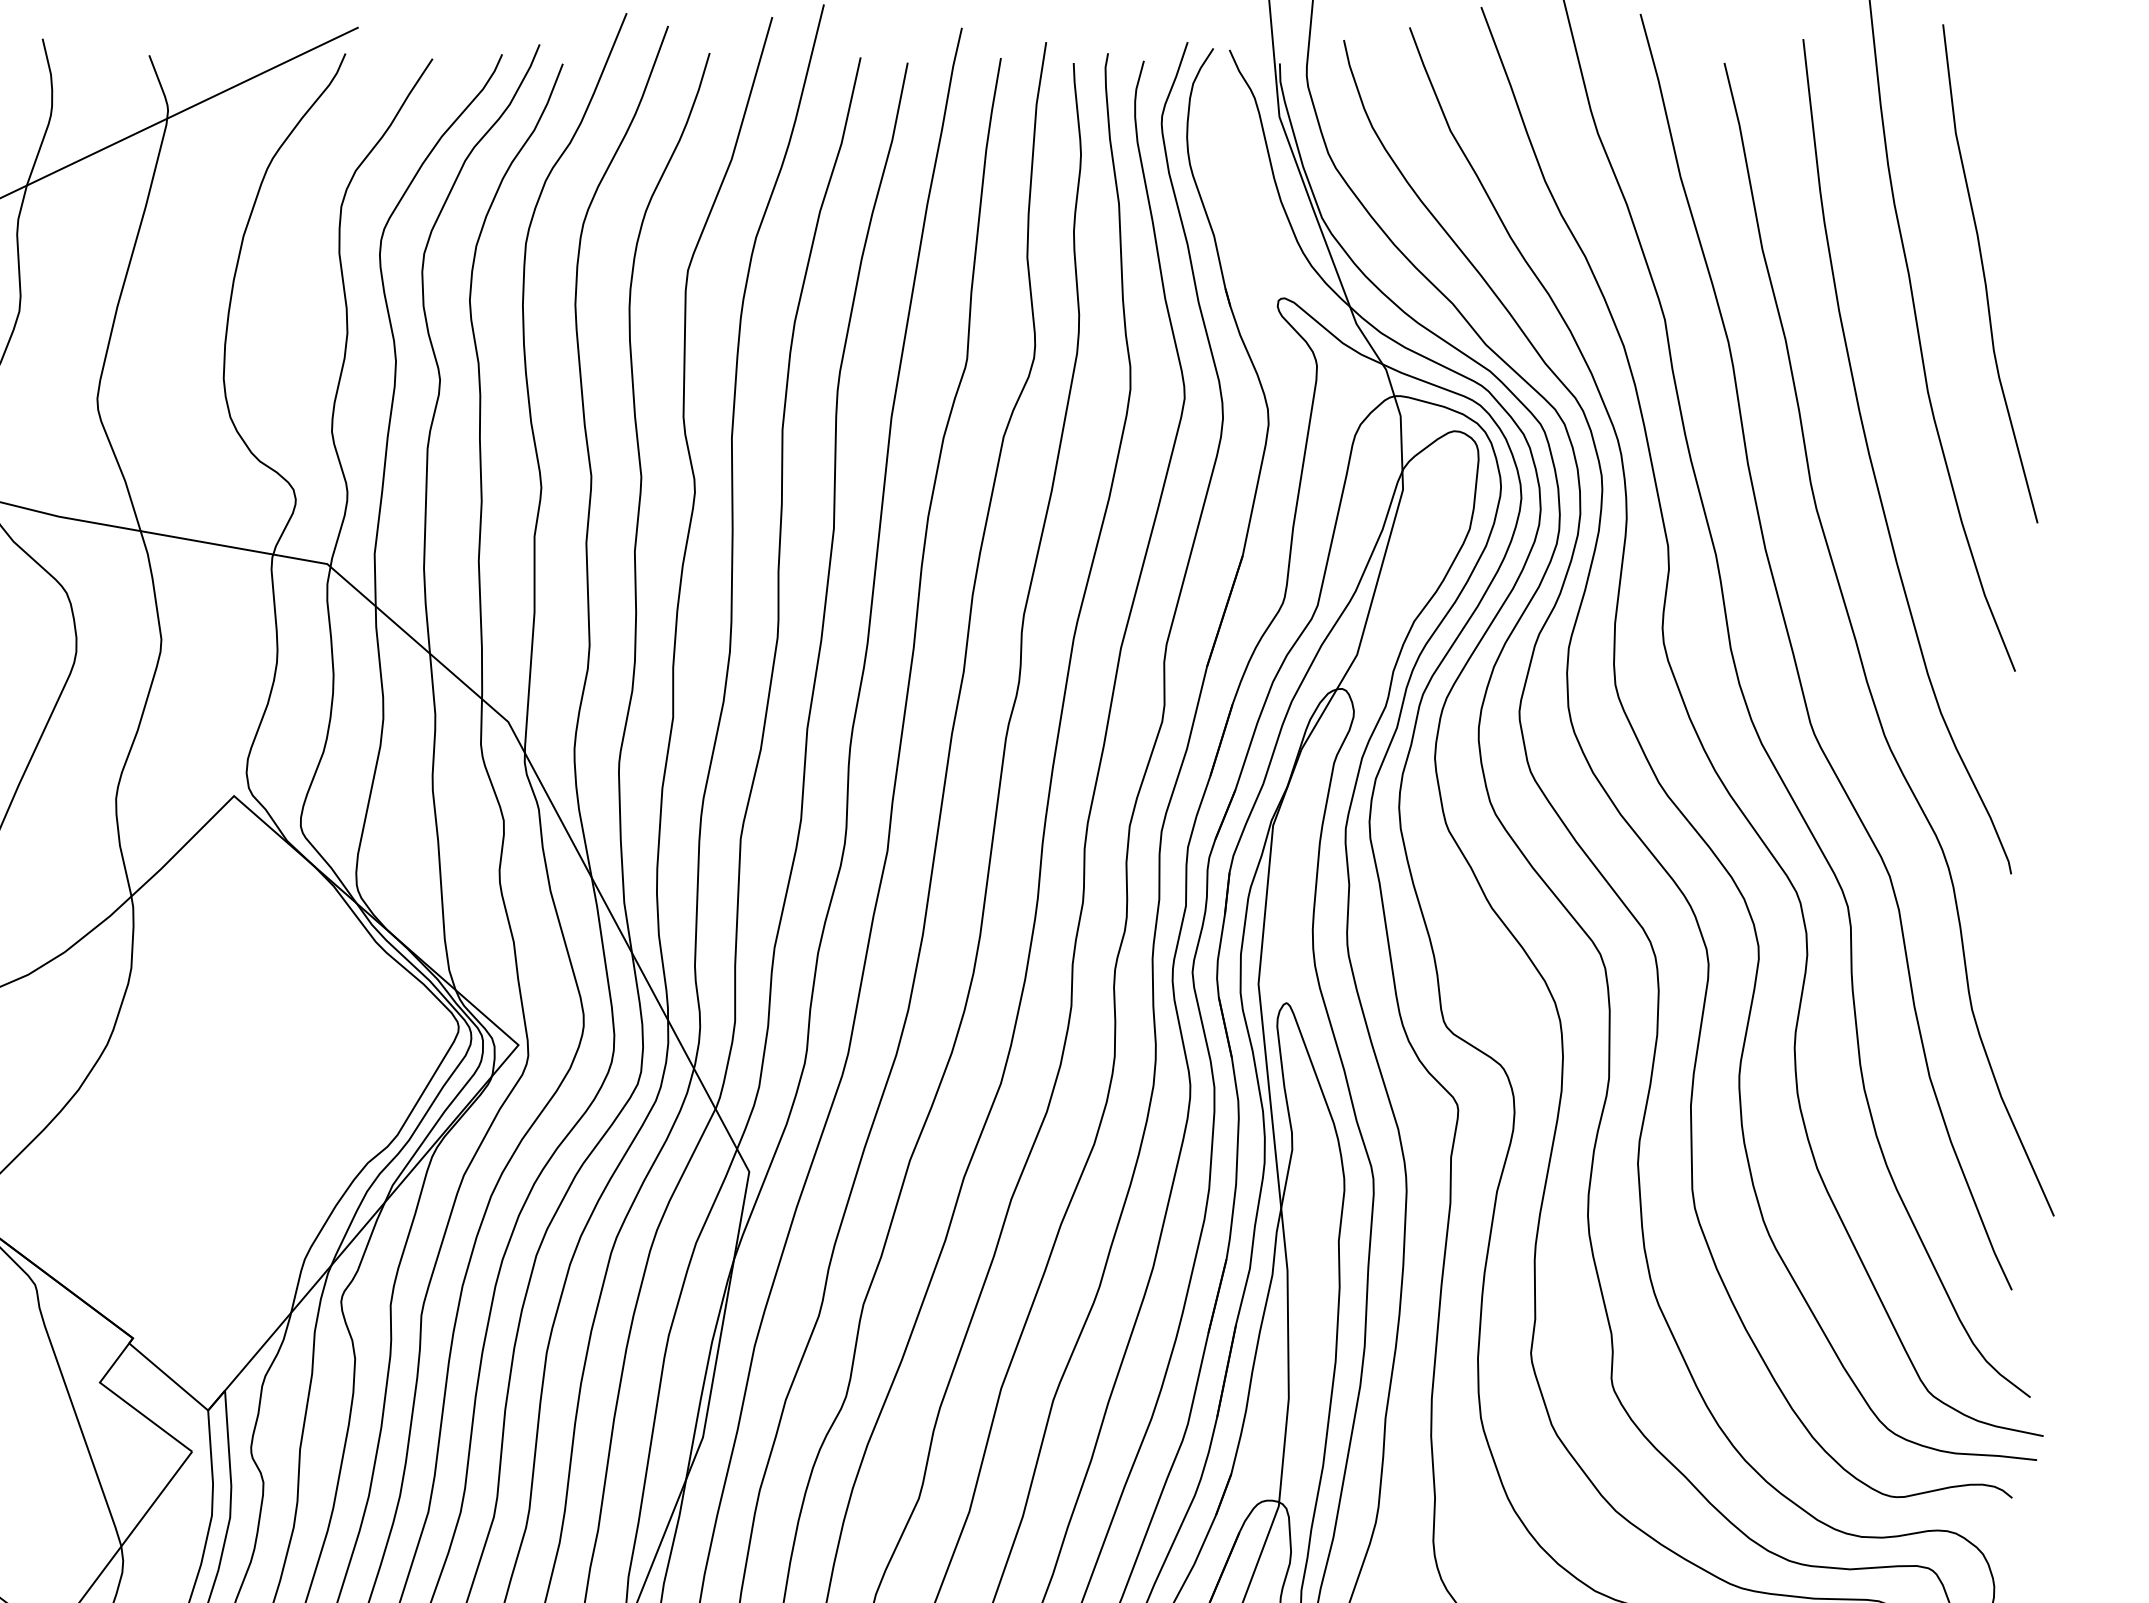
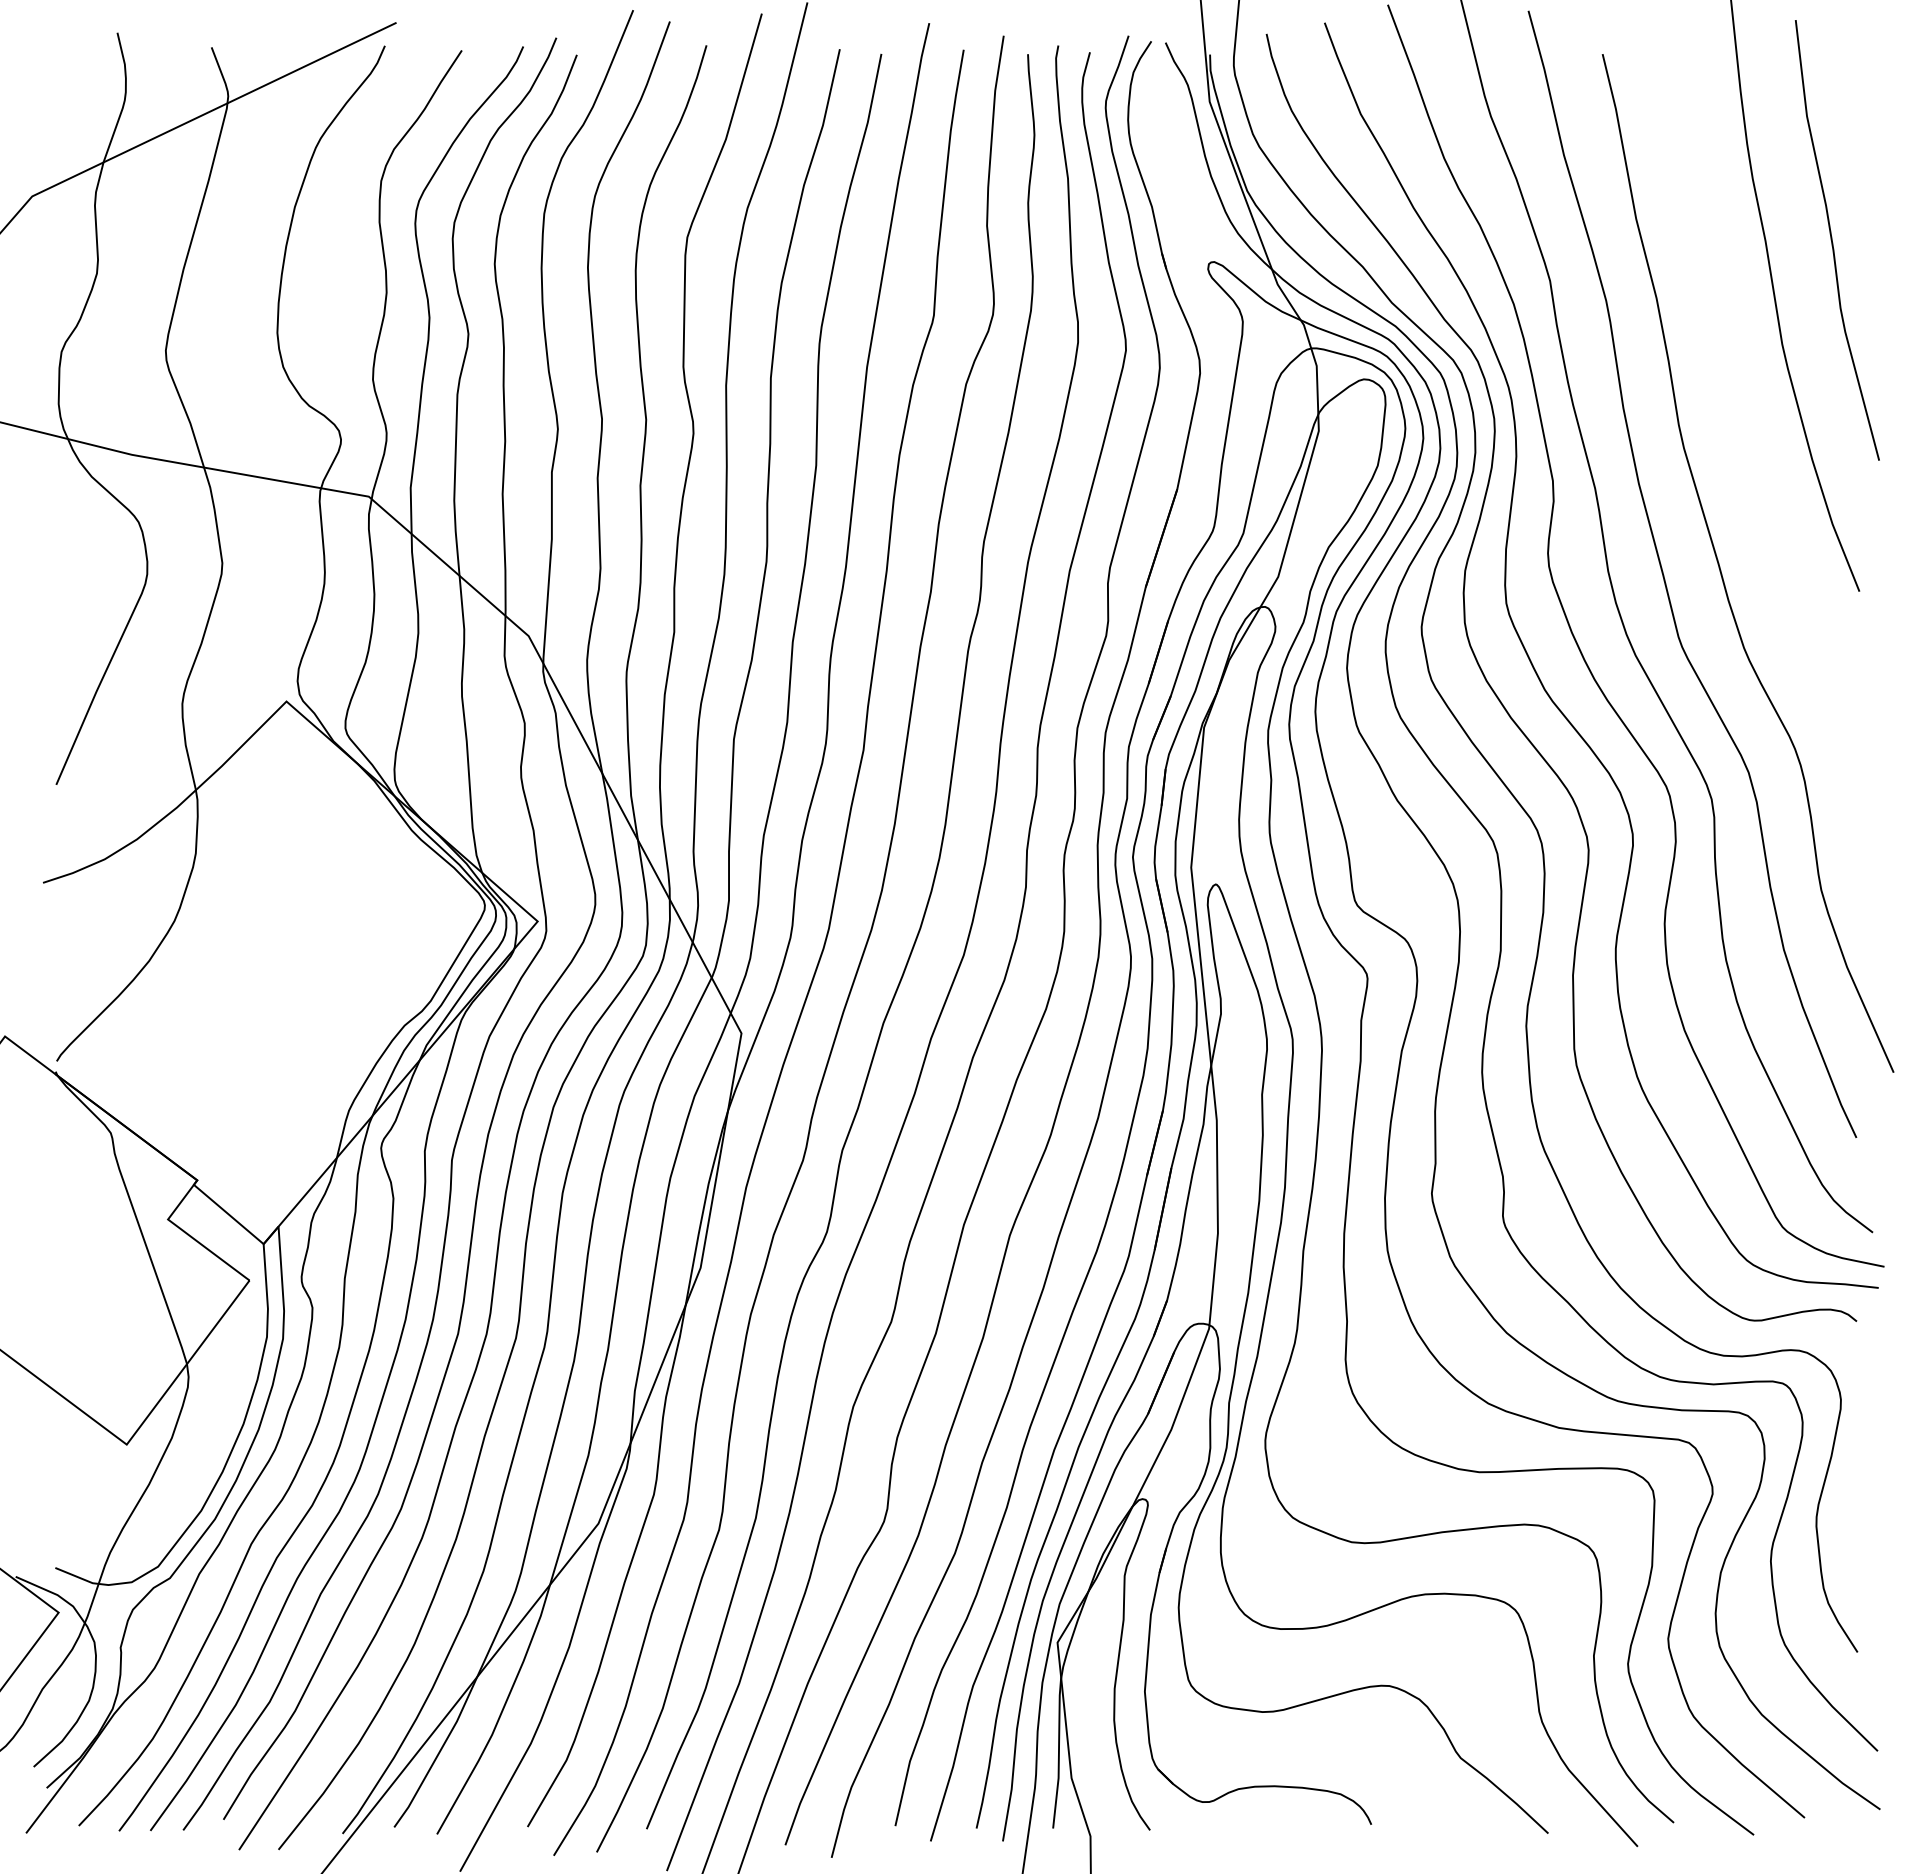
curve: (1873, 466) -> (1734, 410), removed

